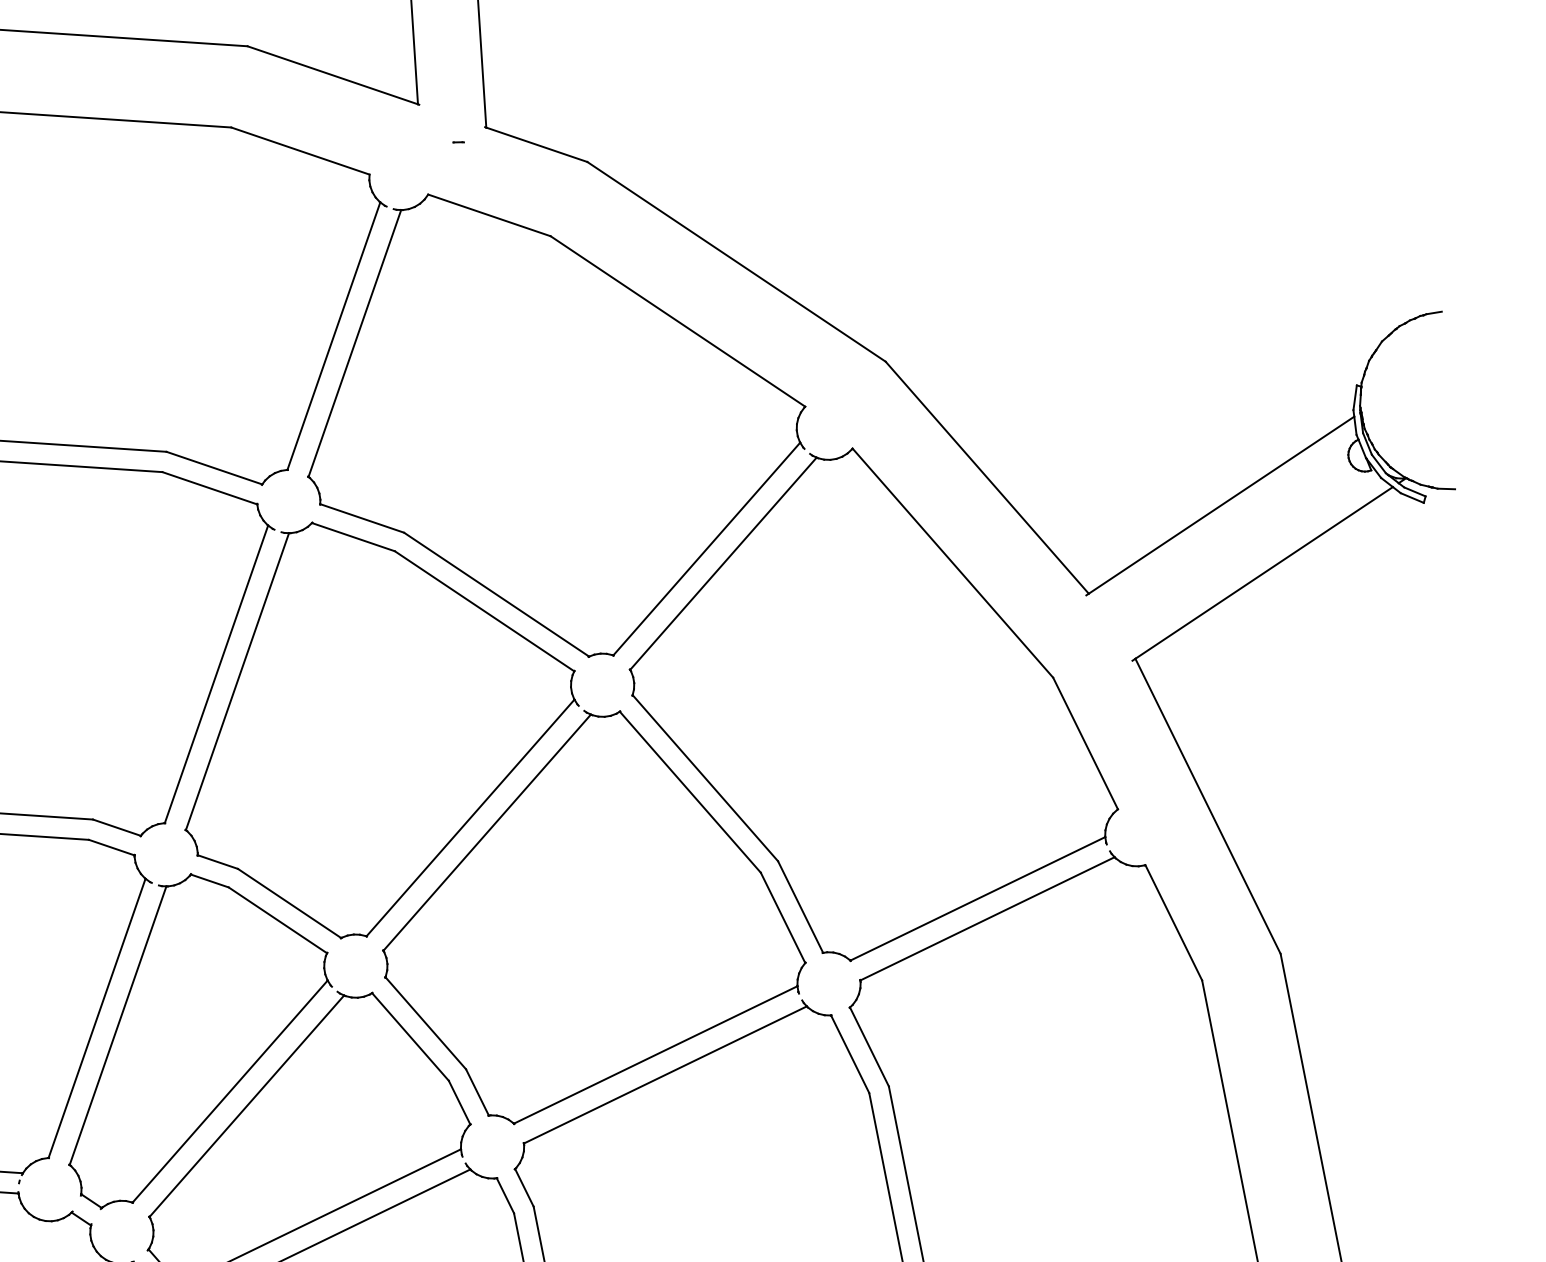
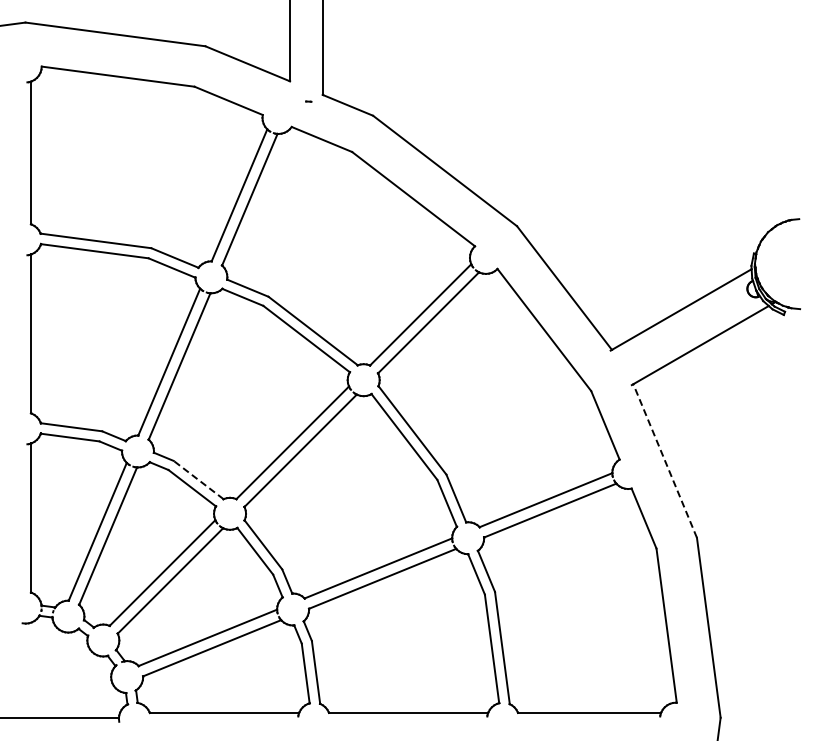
line: (1206, 805) -> (664, 460), solid -> dashed
line: (289, 902) -> (198, 479), solid -> dashed

